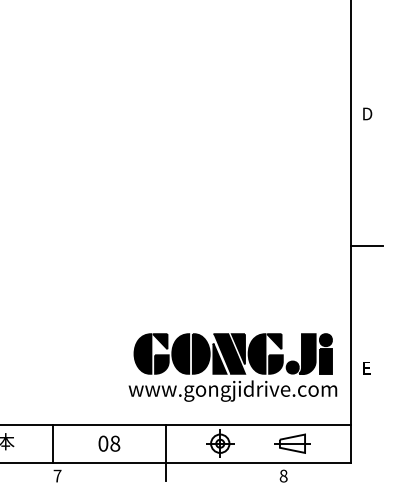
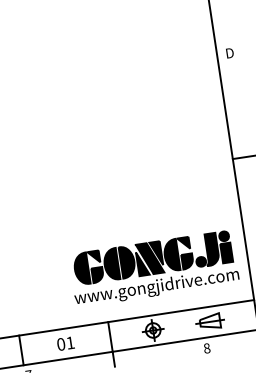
text: (115, 443) -> (70, 342), 08 -> 01

